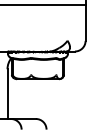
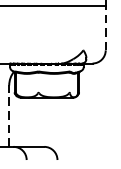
line: (85, 23) -> (105, 28), solid -> dashed
line: (7, 94) -> (9, 116), solid -> dashed

